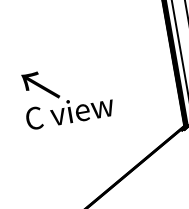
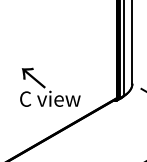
text: (66, 94) -> (50, 86), moved

